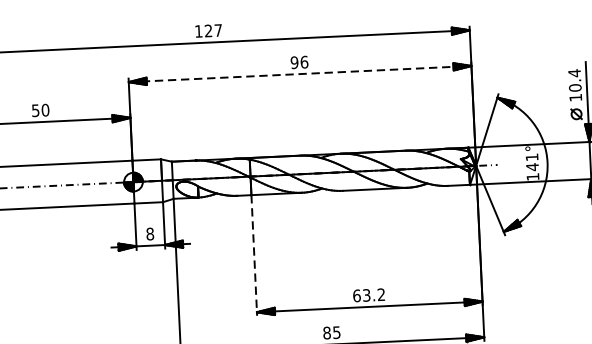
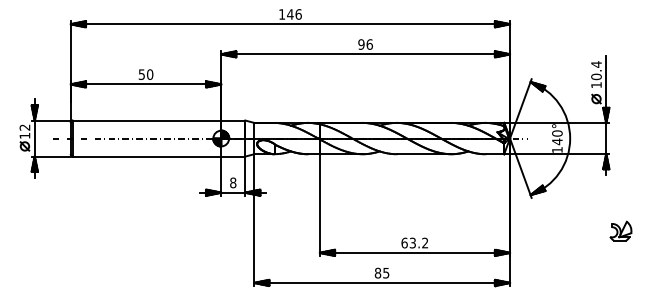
text: (213, 30) -> (294, 14), 127 -> 146
line: (301, 74) -> (366, 54), dashed -> solid
text: (532, 157) -> (557, 133), 141° -> 140°
line: (253, 256) -> (319, 205), dashed -> solid

